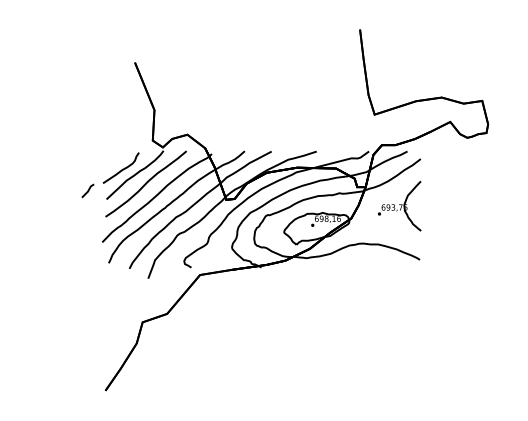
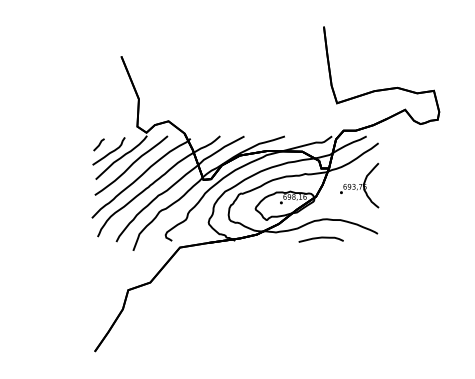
line: (87, 190) -> (98, 144), moved
curve: (356, 264) -> (320, 238), added

